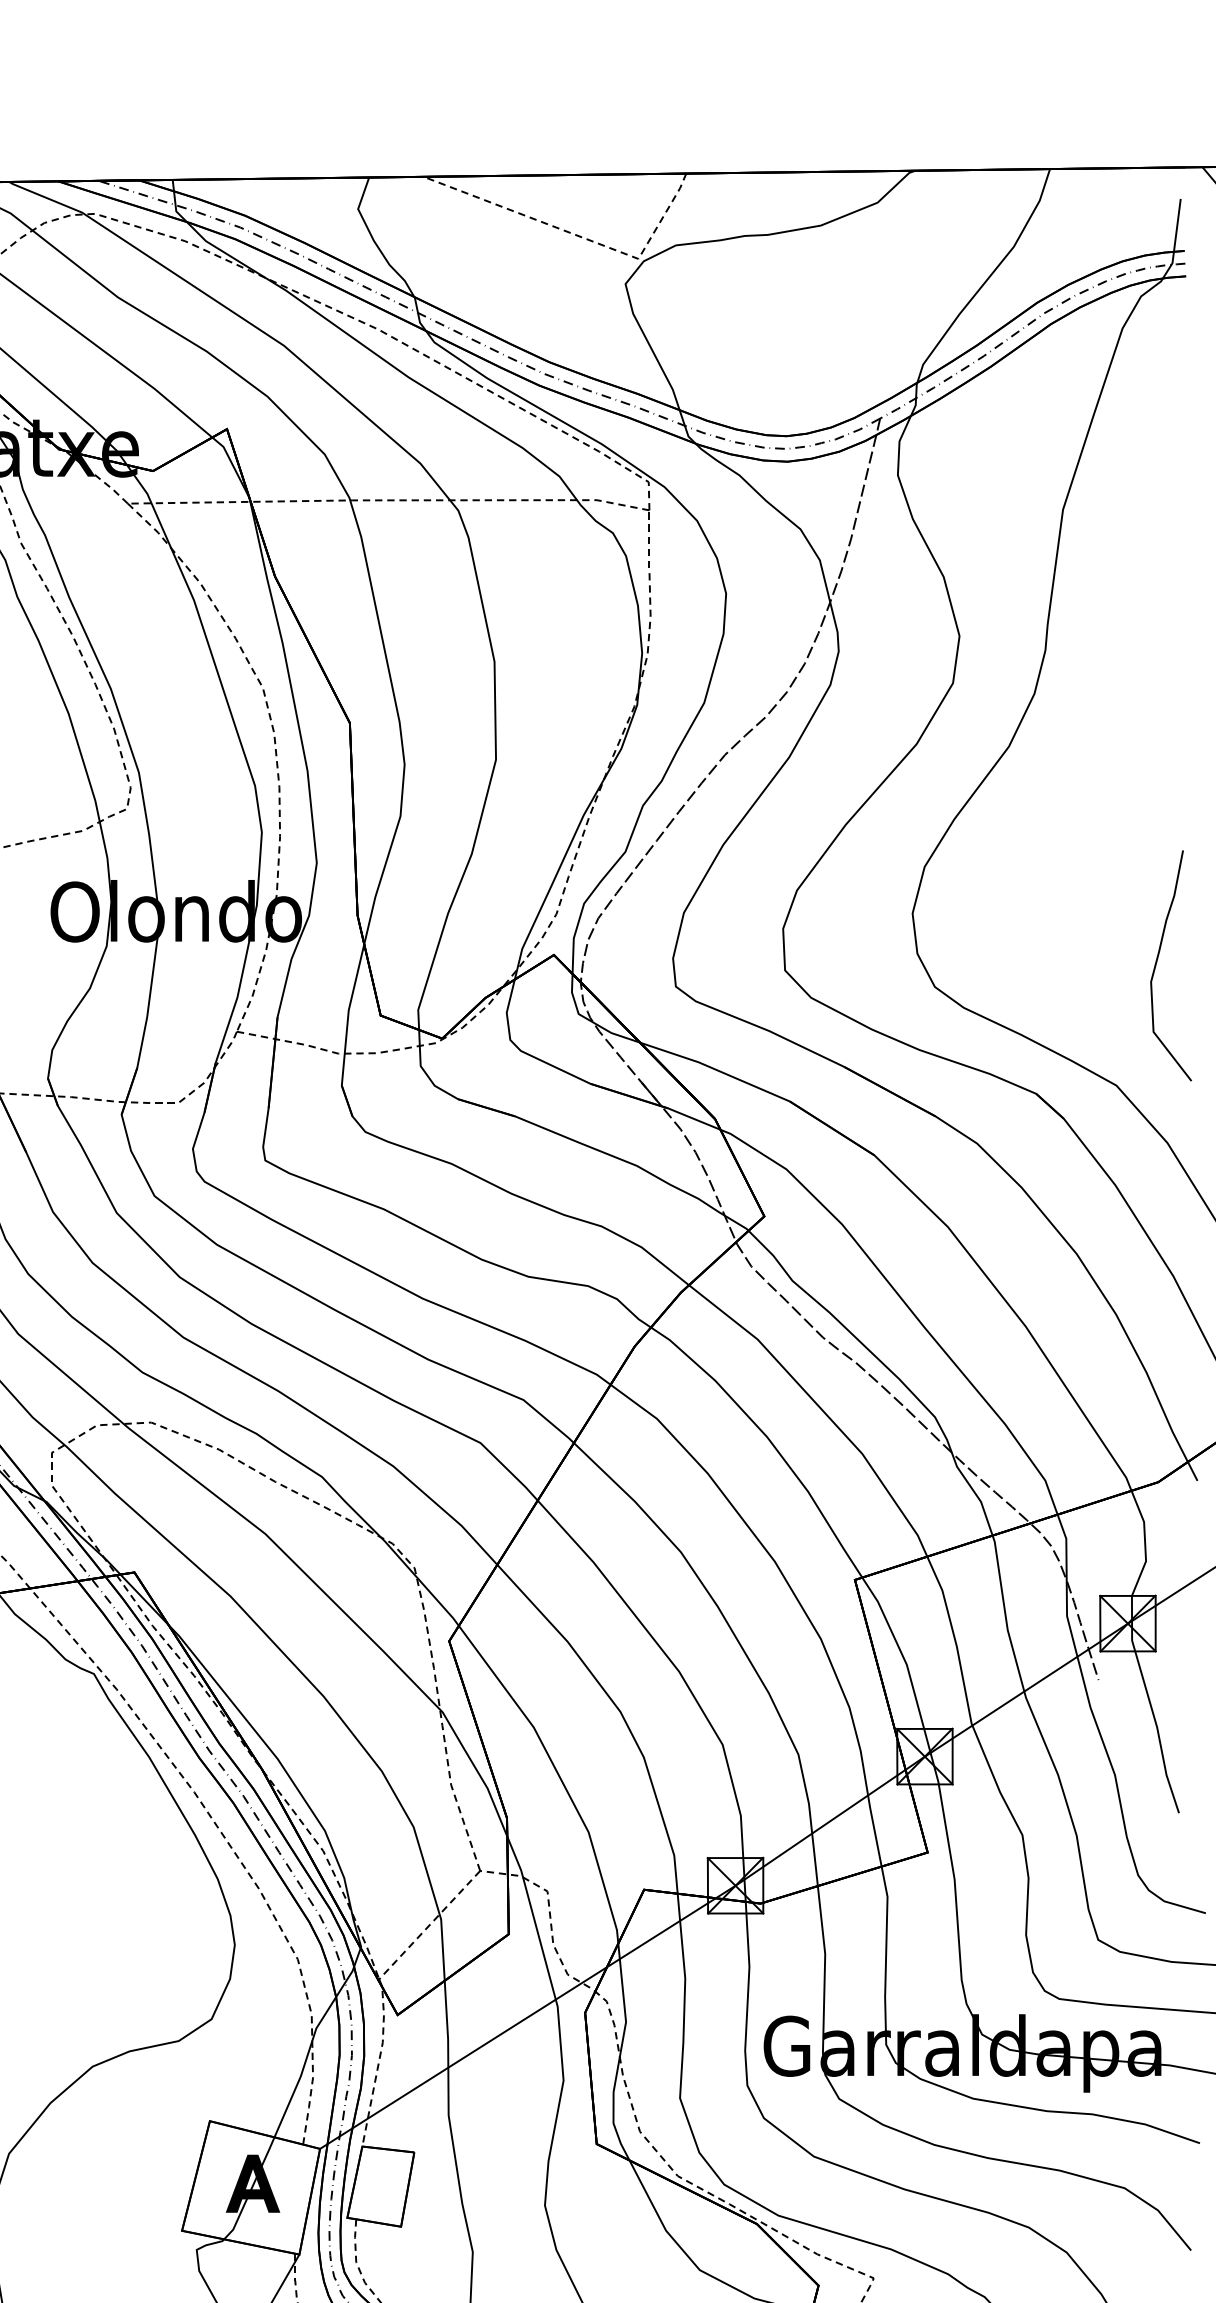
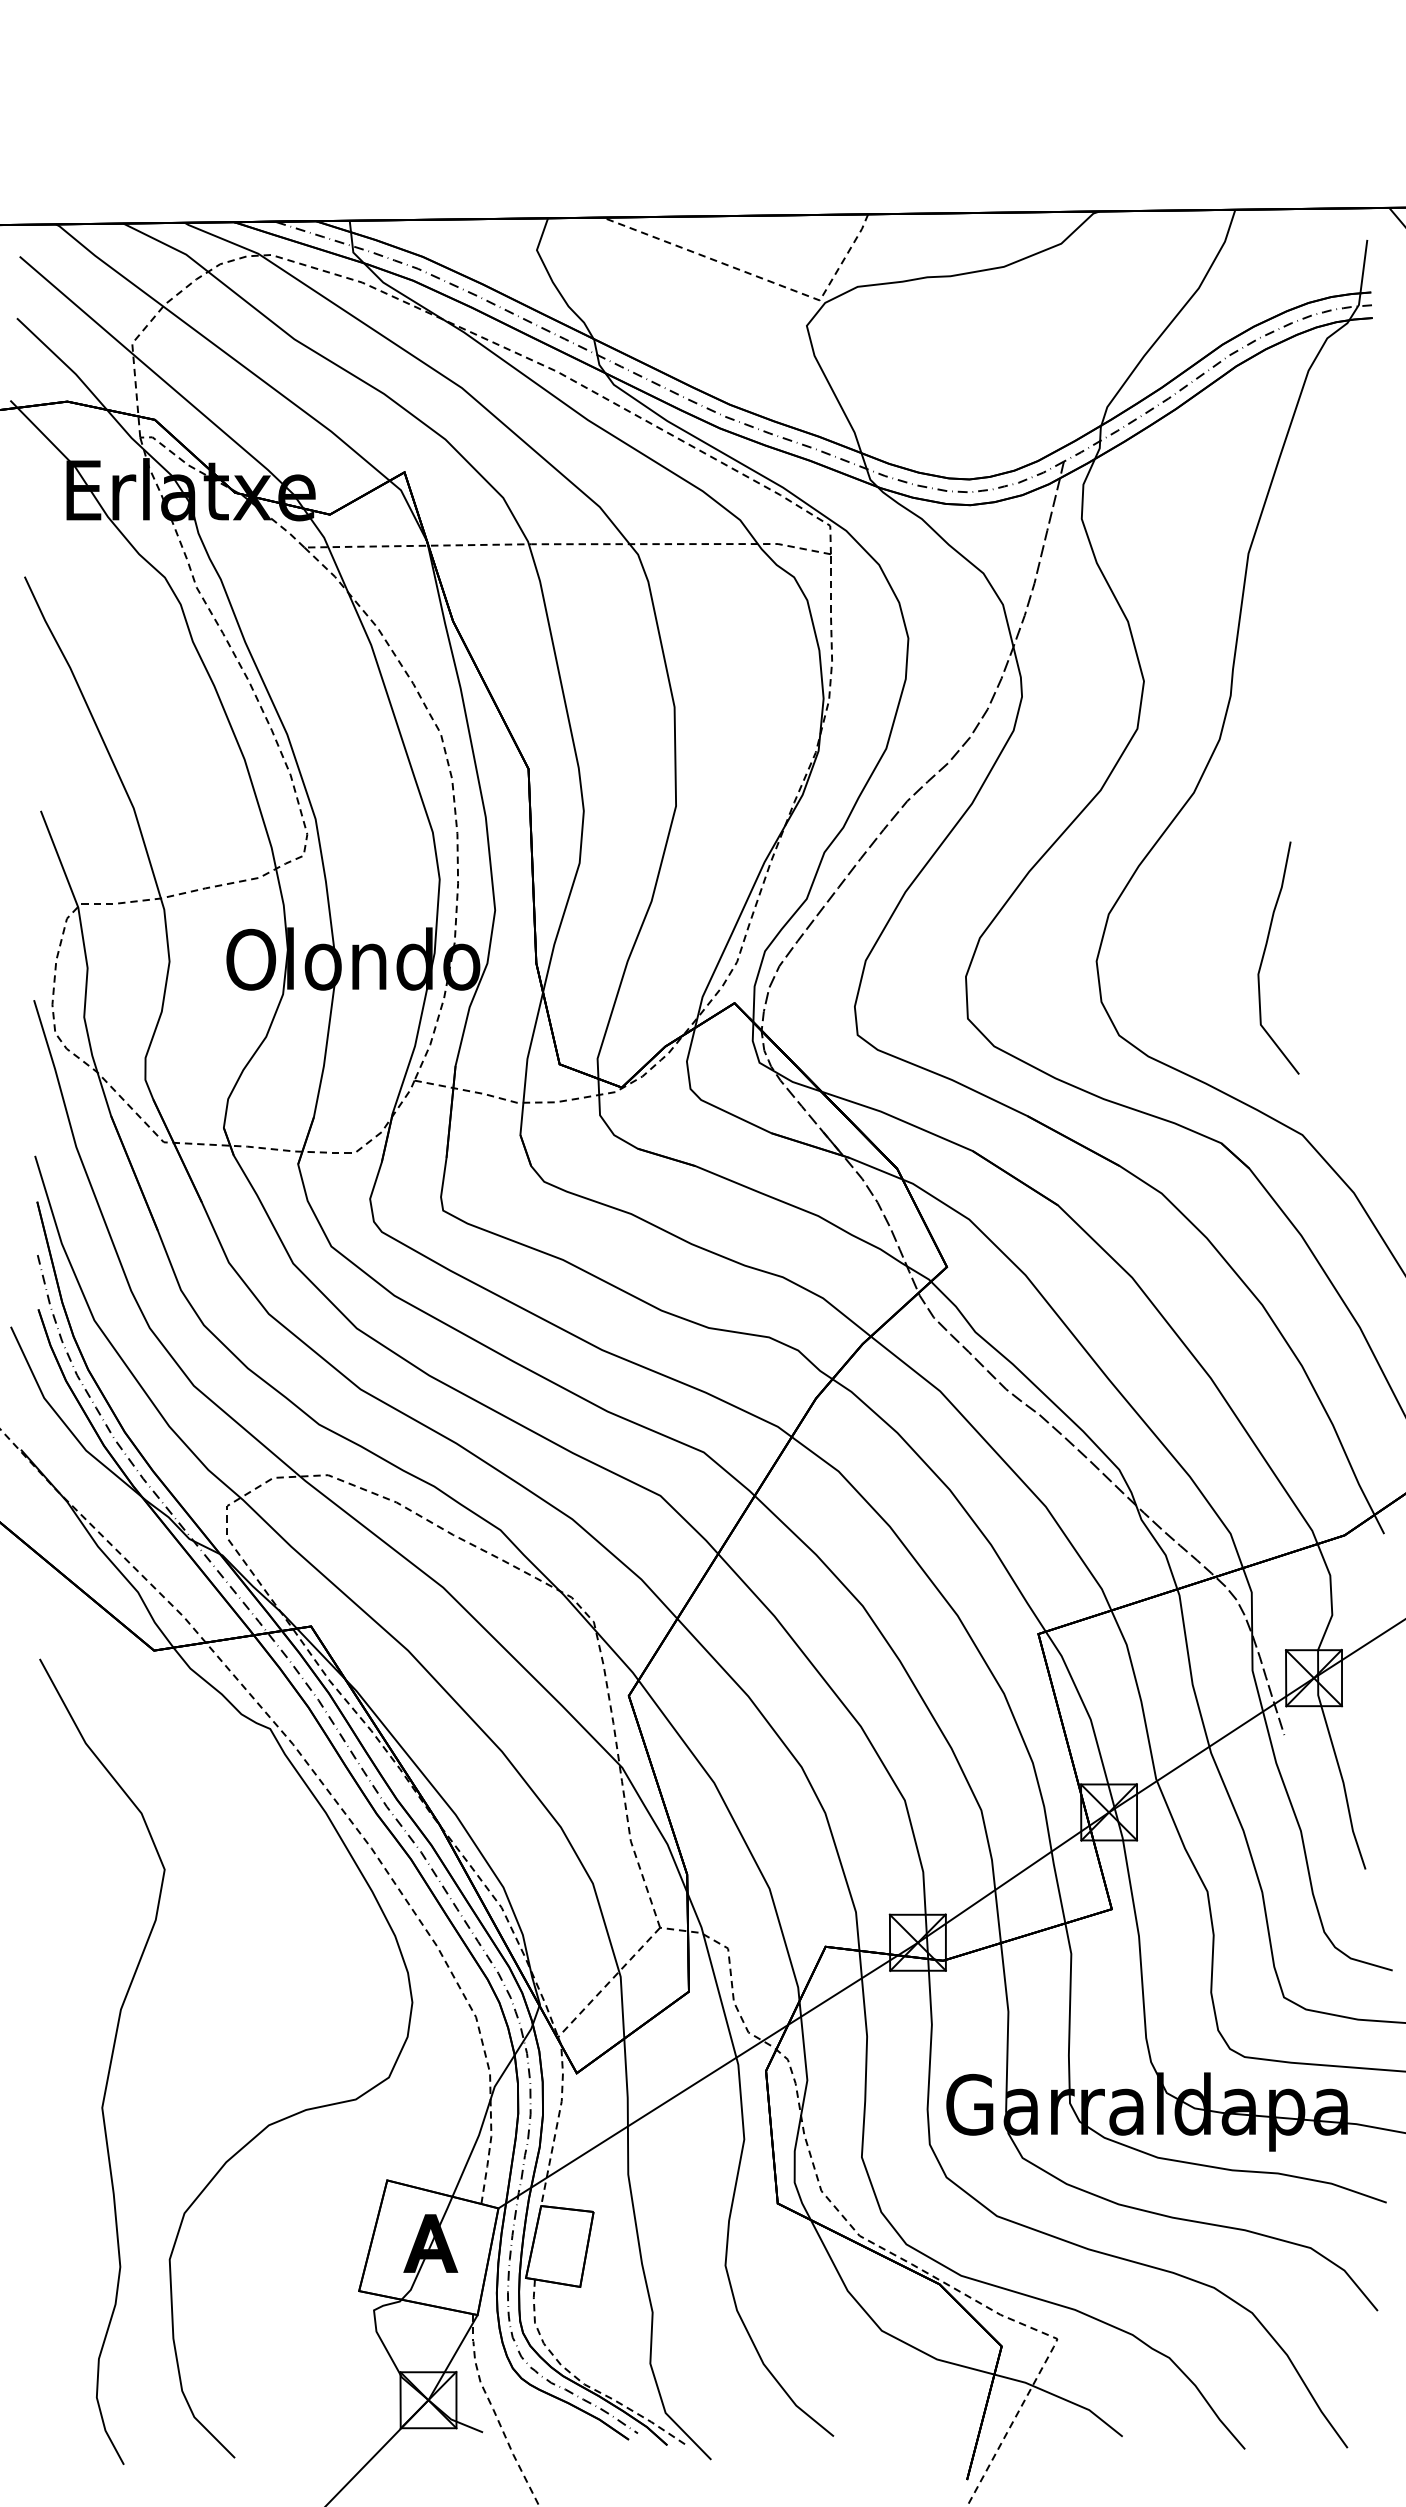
curve: (1158, 960) -> (1265, 952), moved

